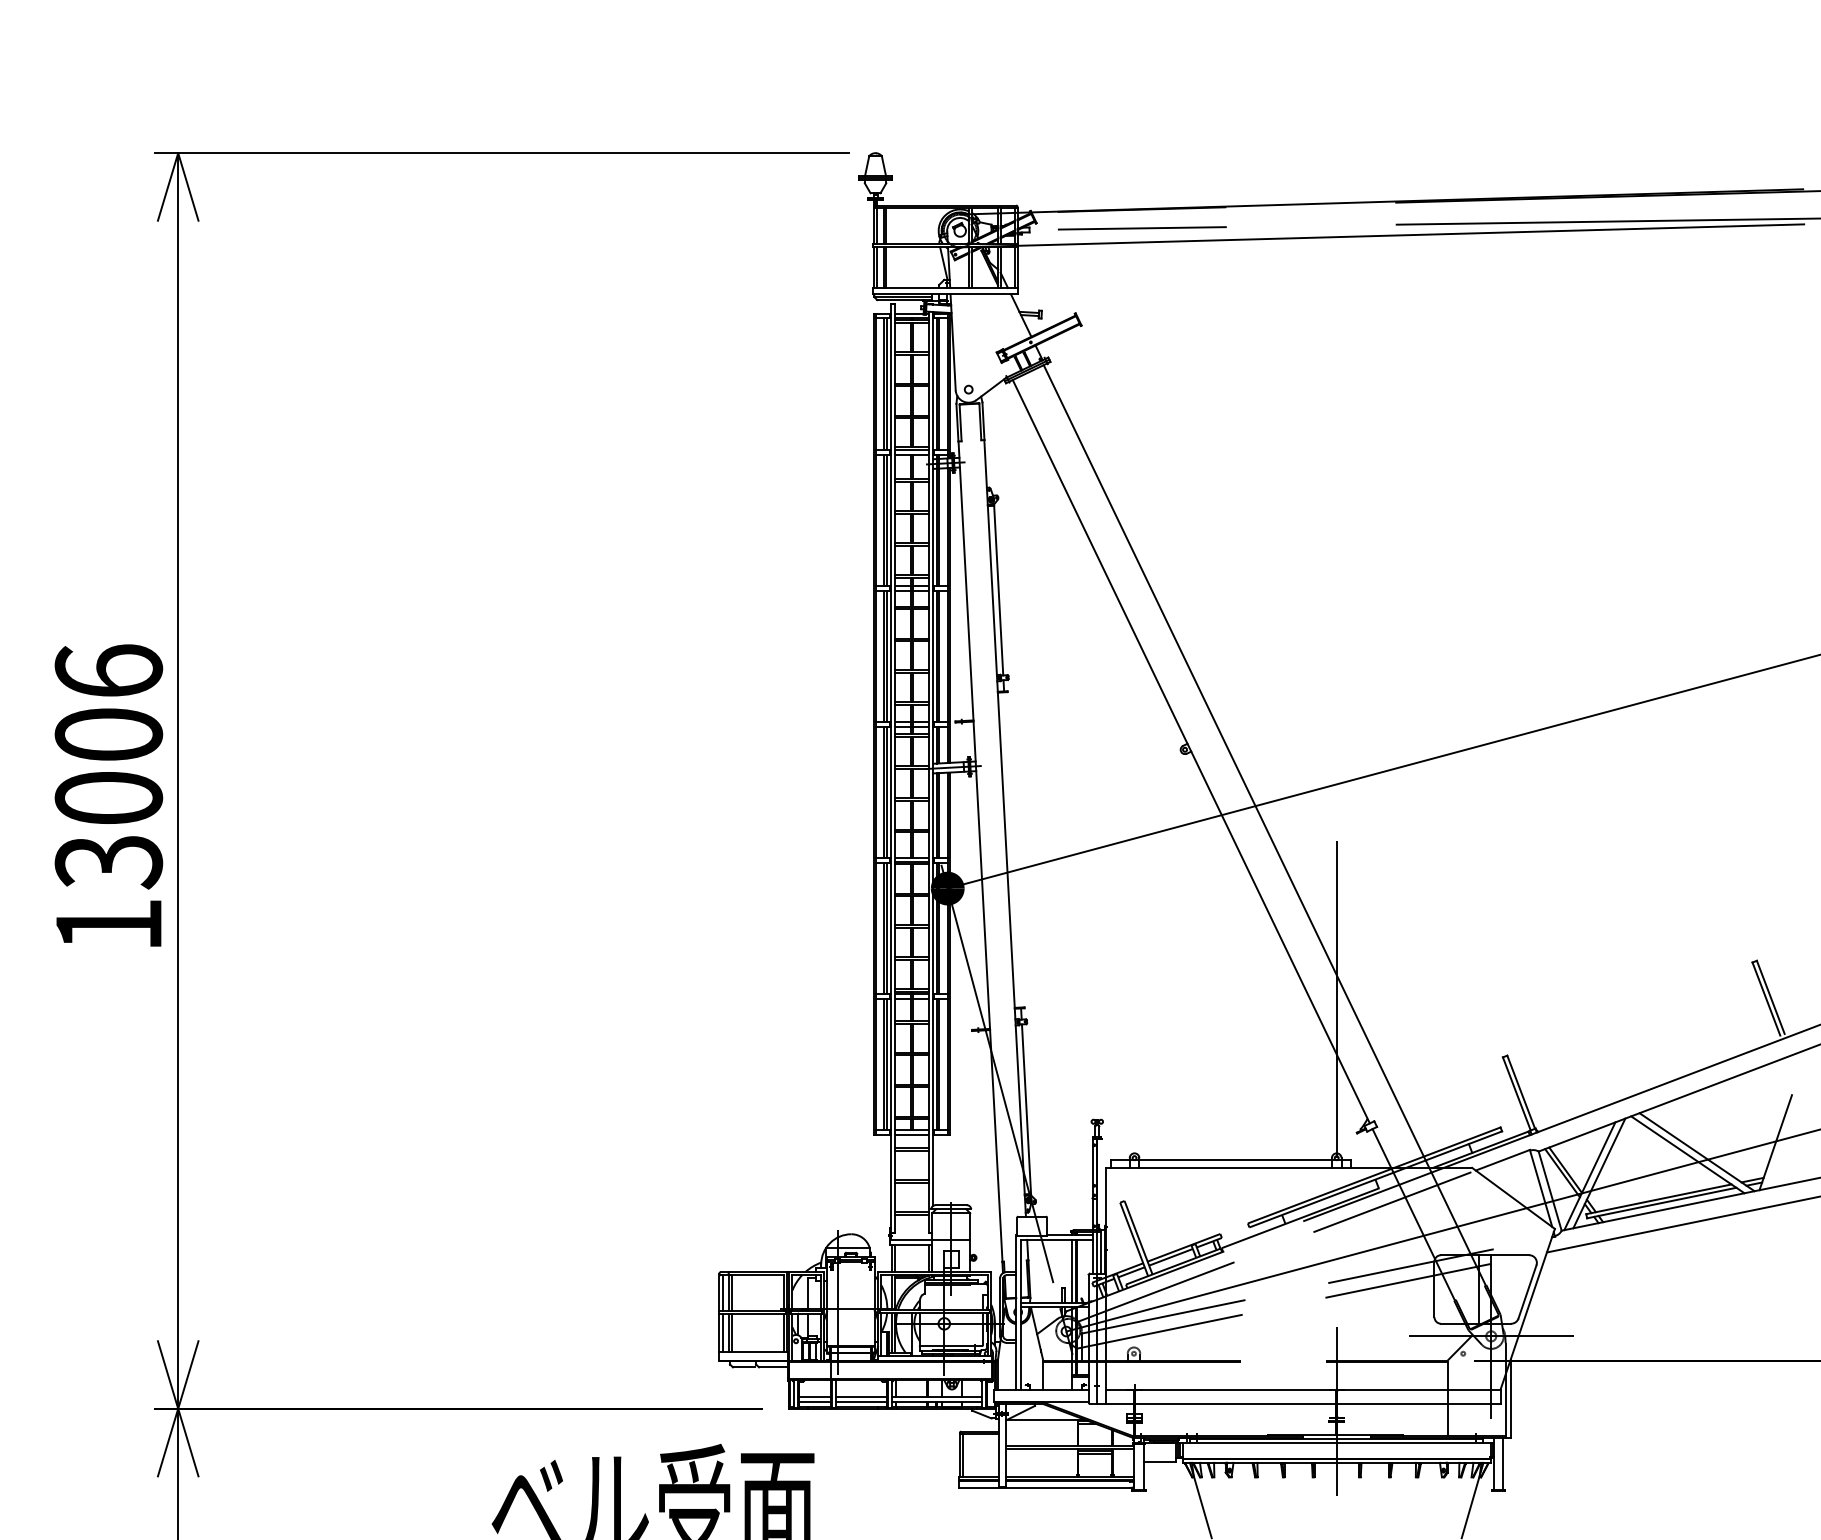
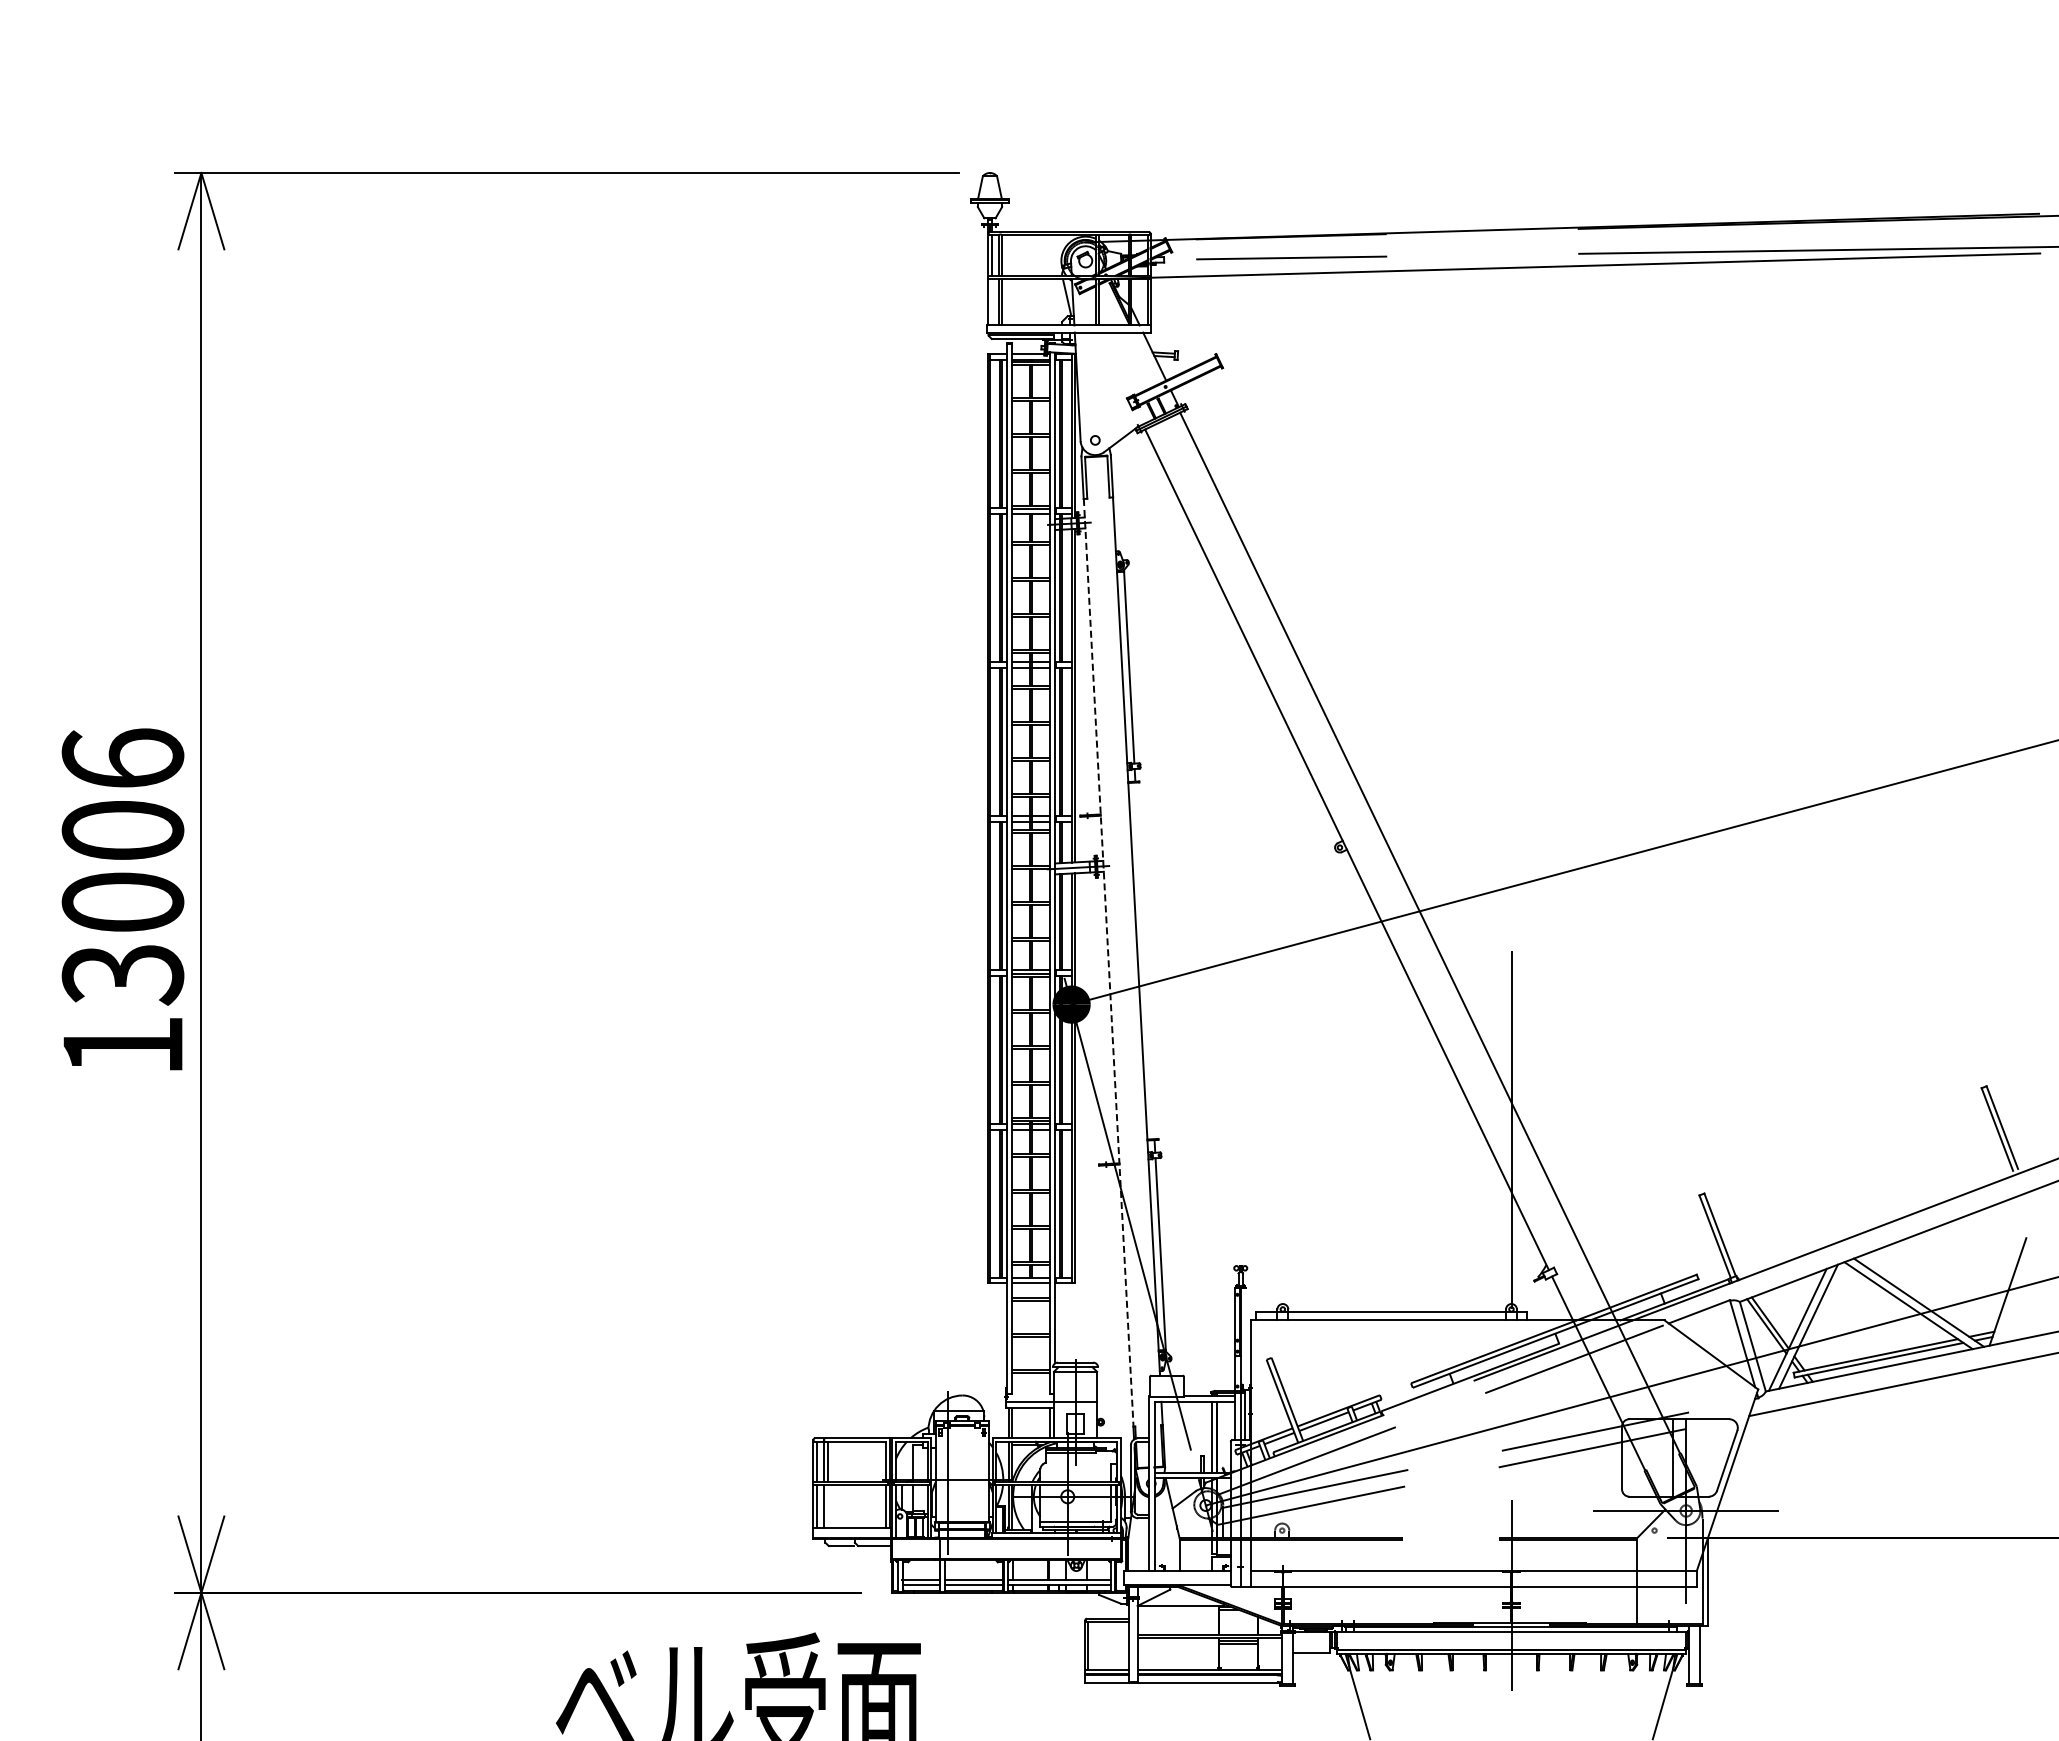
line: (876, 267) -> (991, 302), removed
line: (980, 851) -> (1108, 962), solid -> dashed
line: (731, 1332) -> (827, 1506), removed

